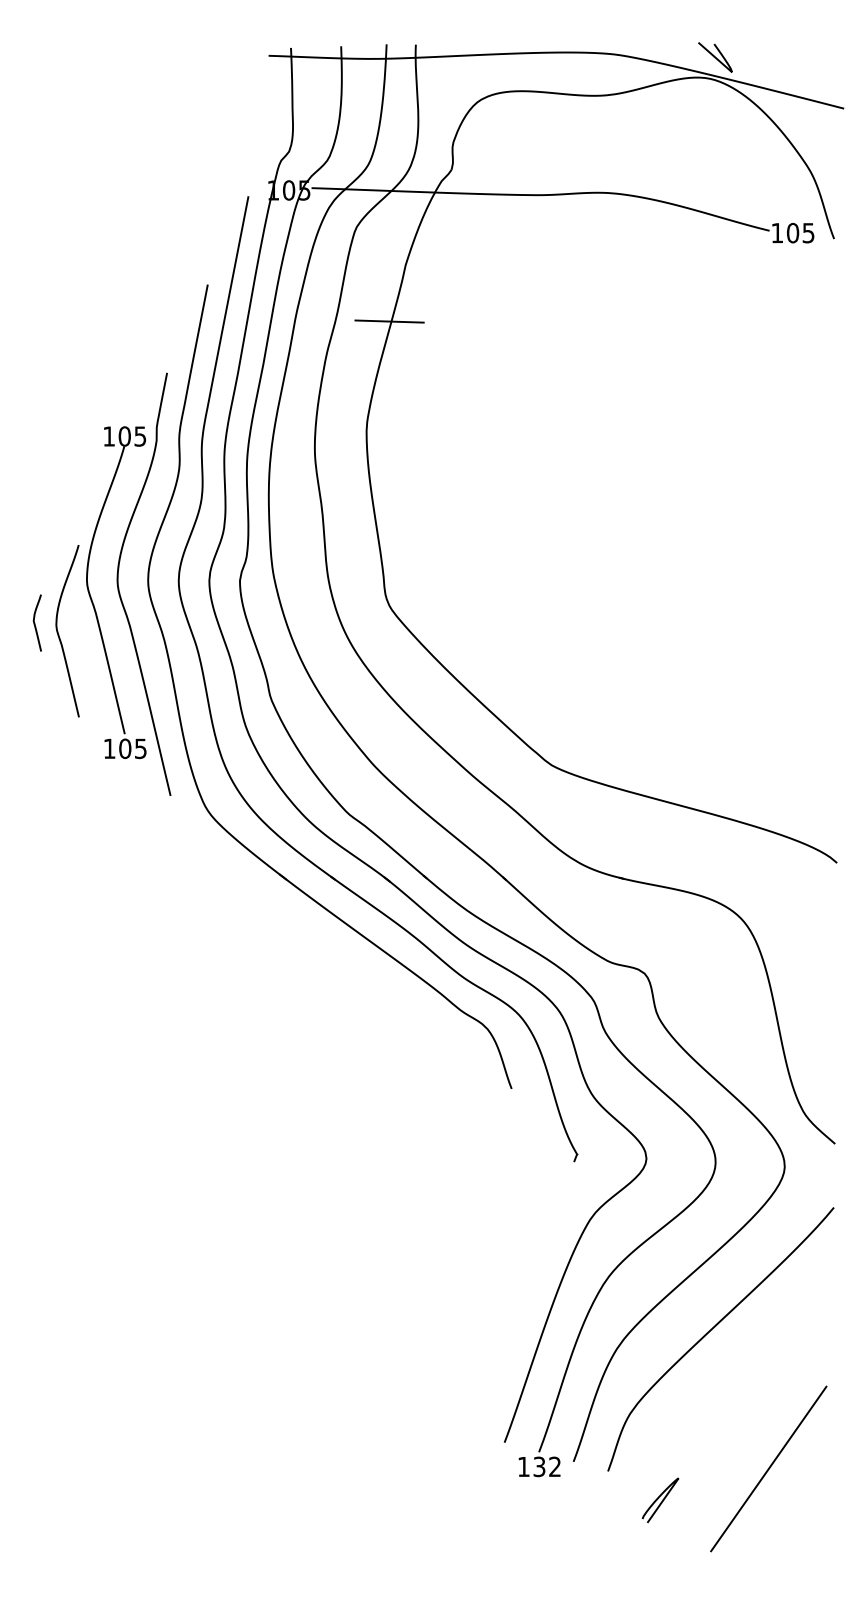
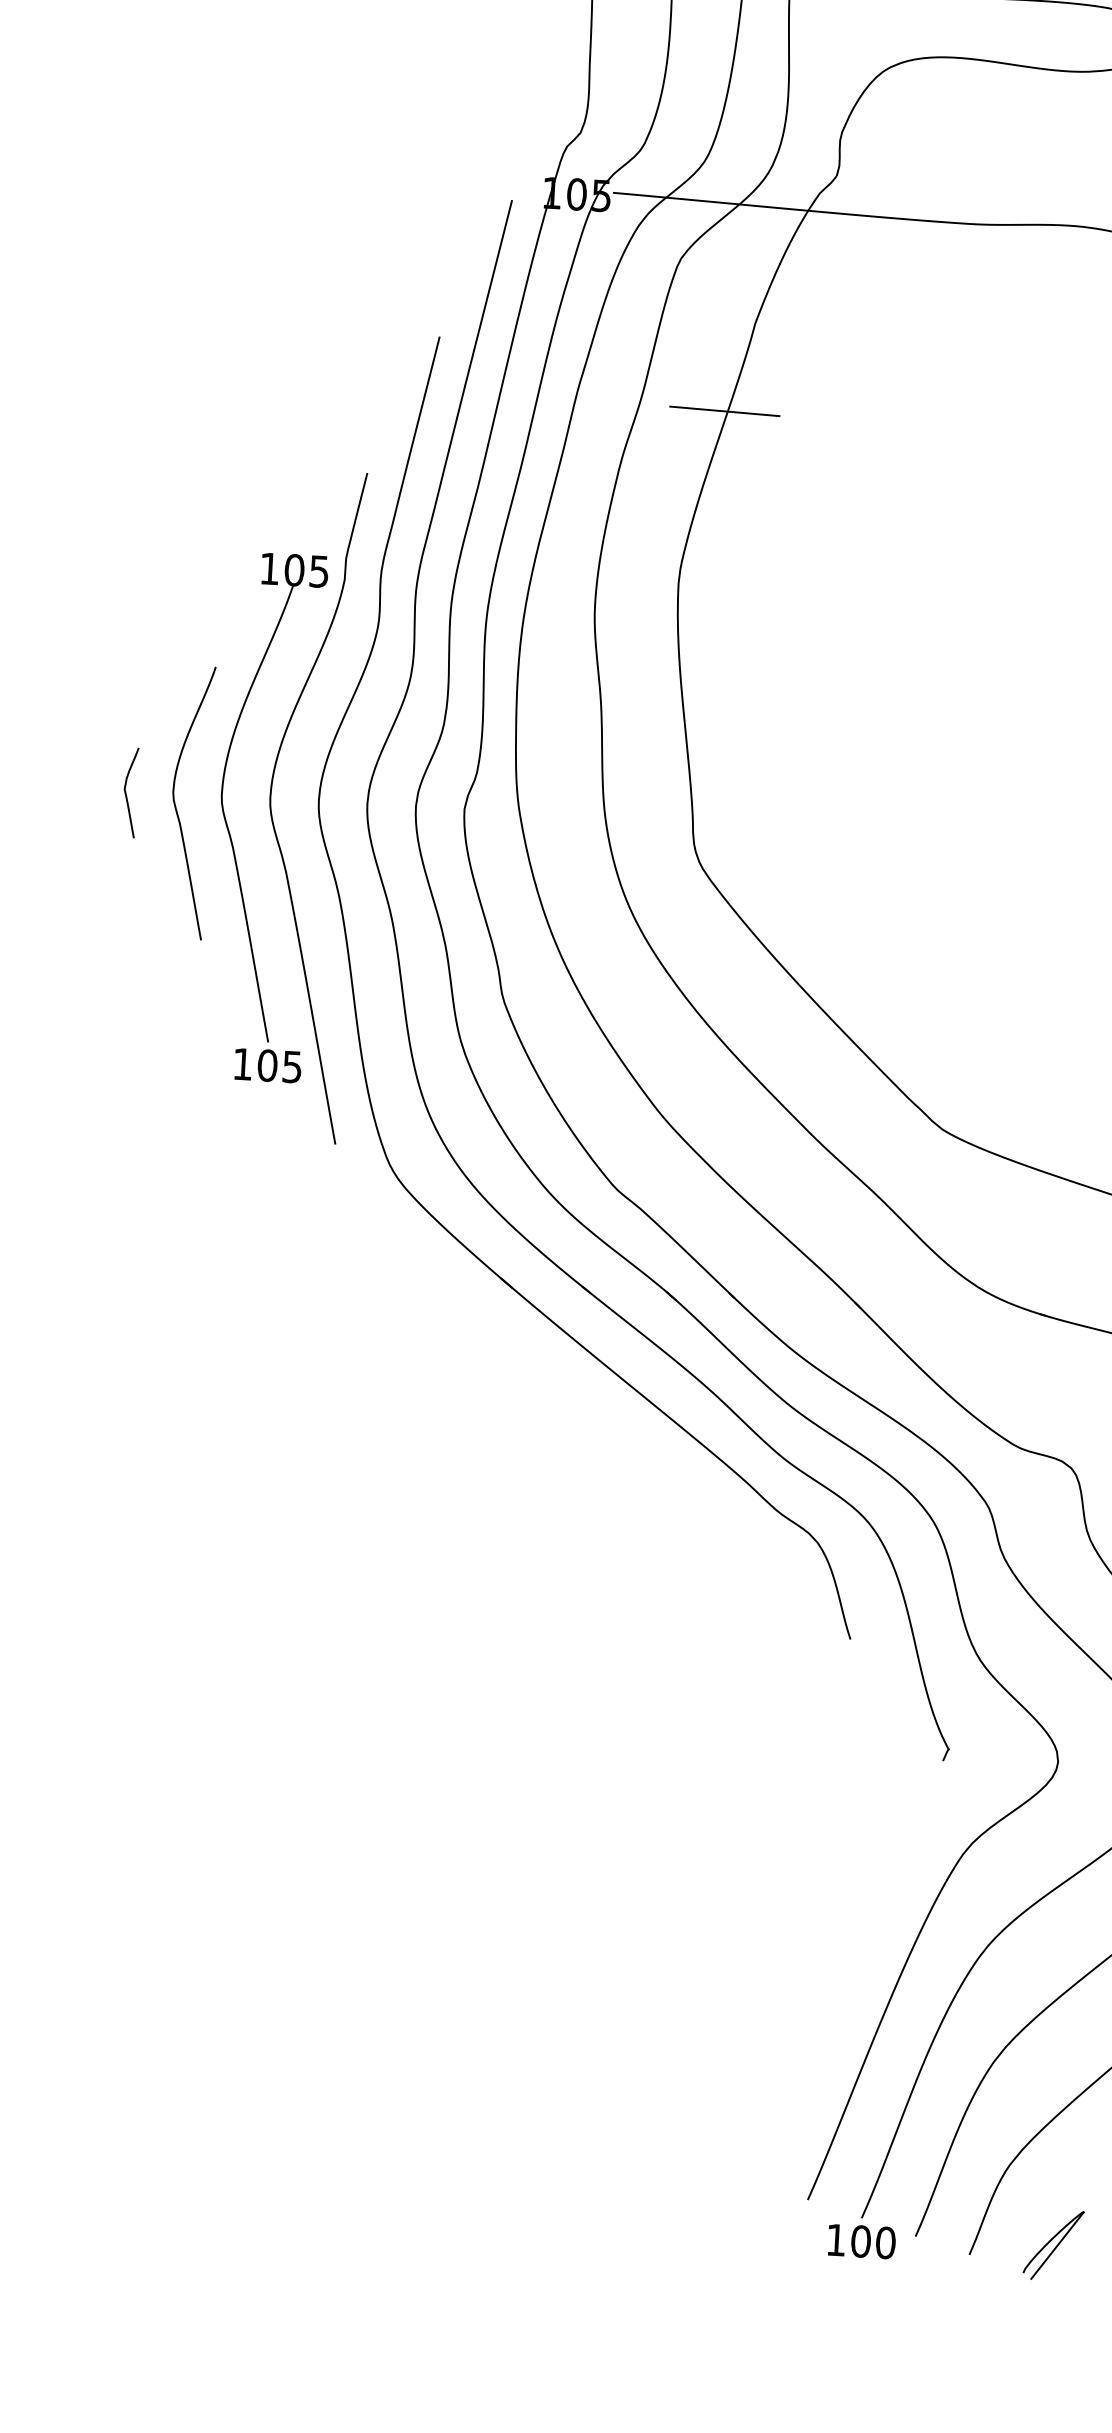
curve: (35, 623) -> (127, 793), moved
curve: (59, 634) -> (177, 807), moved
text: (547, 1466) -> (873, 2241), 132 -> 100
curve: (661, 1501) -> (1054, 2246), moved

